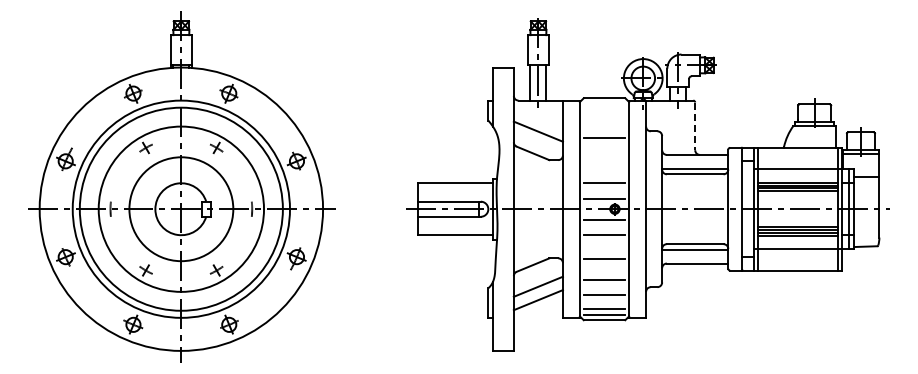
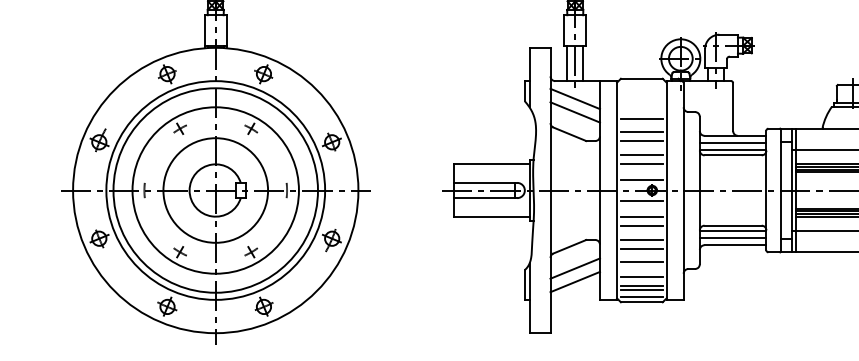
line: (537, 118) -> (574, 99), added
line: (695, 126) -> (733, 107), dashed -> solid
line: (604, 151) -> (641, 132), added
line: (604, 159) -> (641, 140), added
line: (695, 162) -> (733, 143), added
line: (604, 174) -> (641, 155), added
line: (604, 244) -> (641, 226), added
line: (695, 256) -> (733, 238), added
line: (604, 267) -> (641, 249), added
line: (604, 303) -> (641, 285), added

